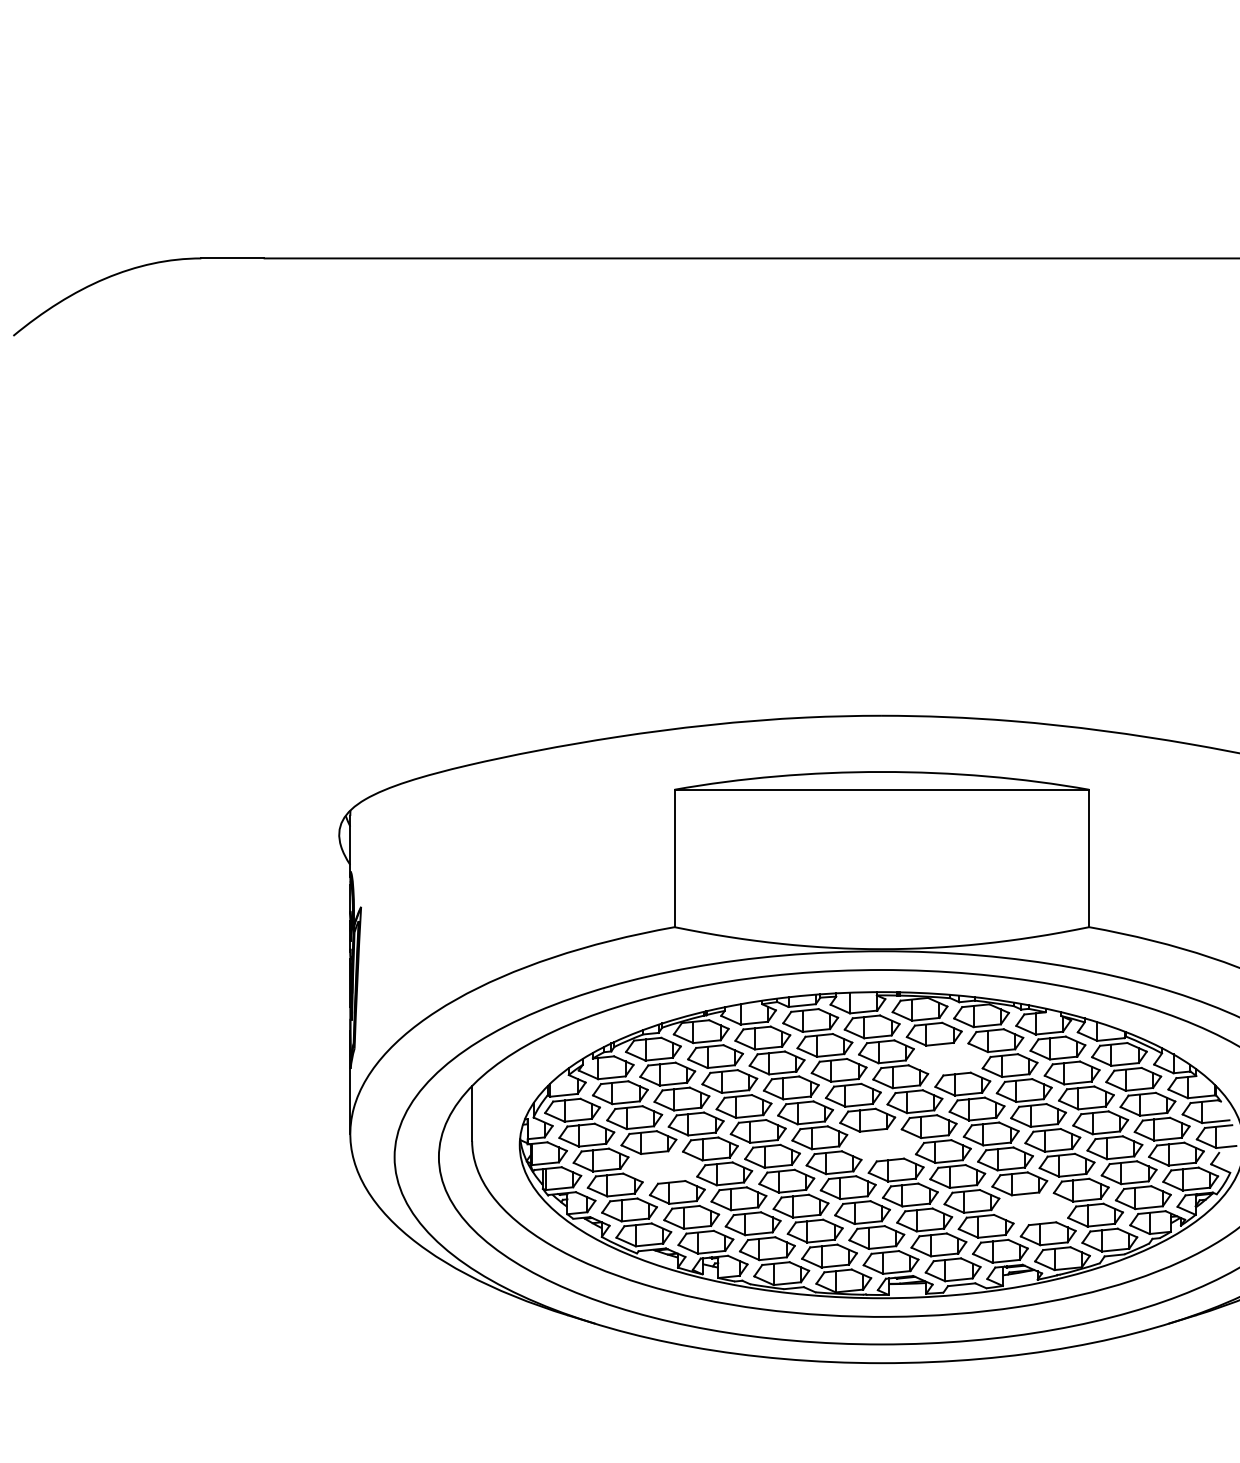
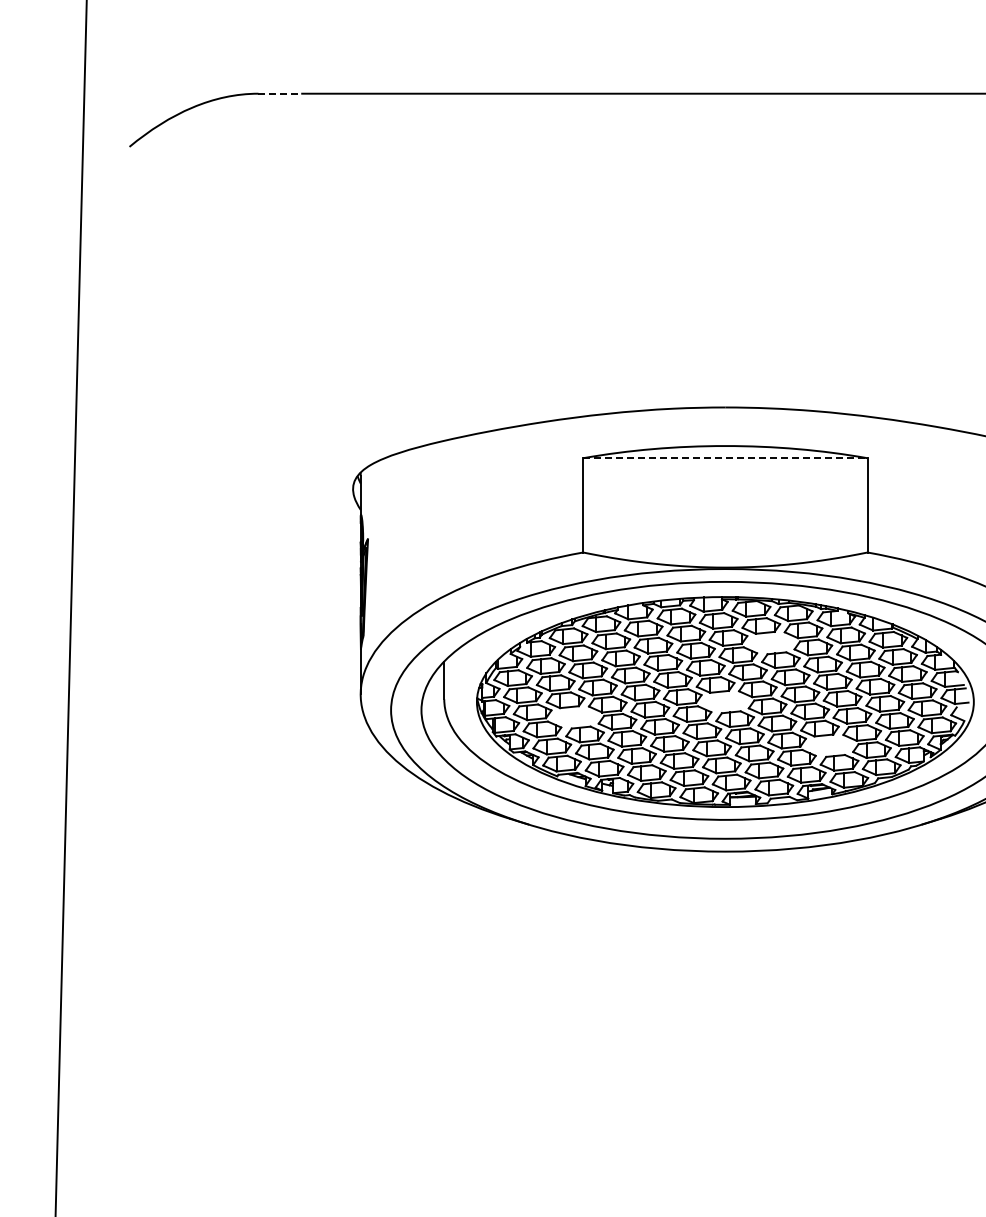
line: (233, 258) -> (280, 93), solid -> dashed
line: (882, 790) -> (725, 458), solid -> dashed

